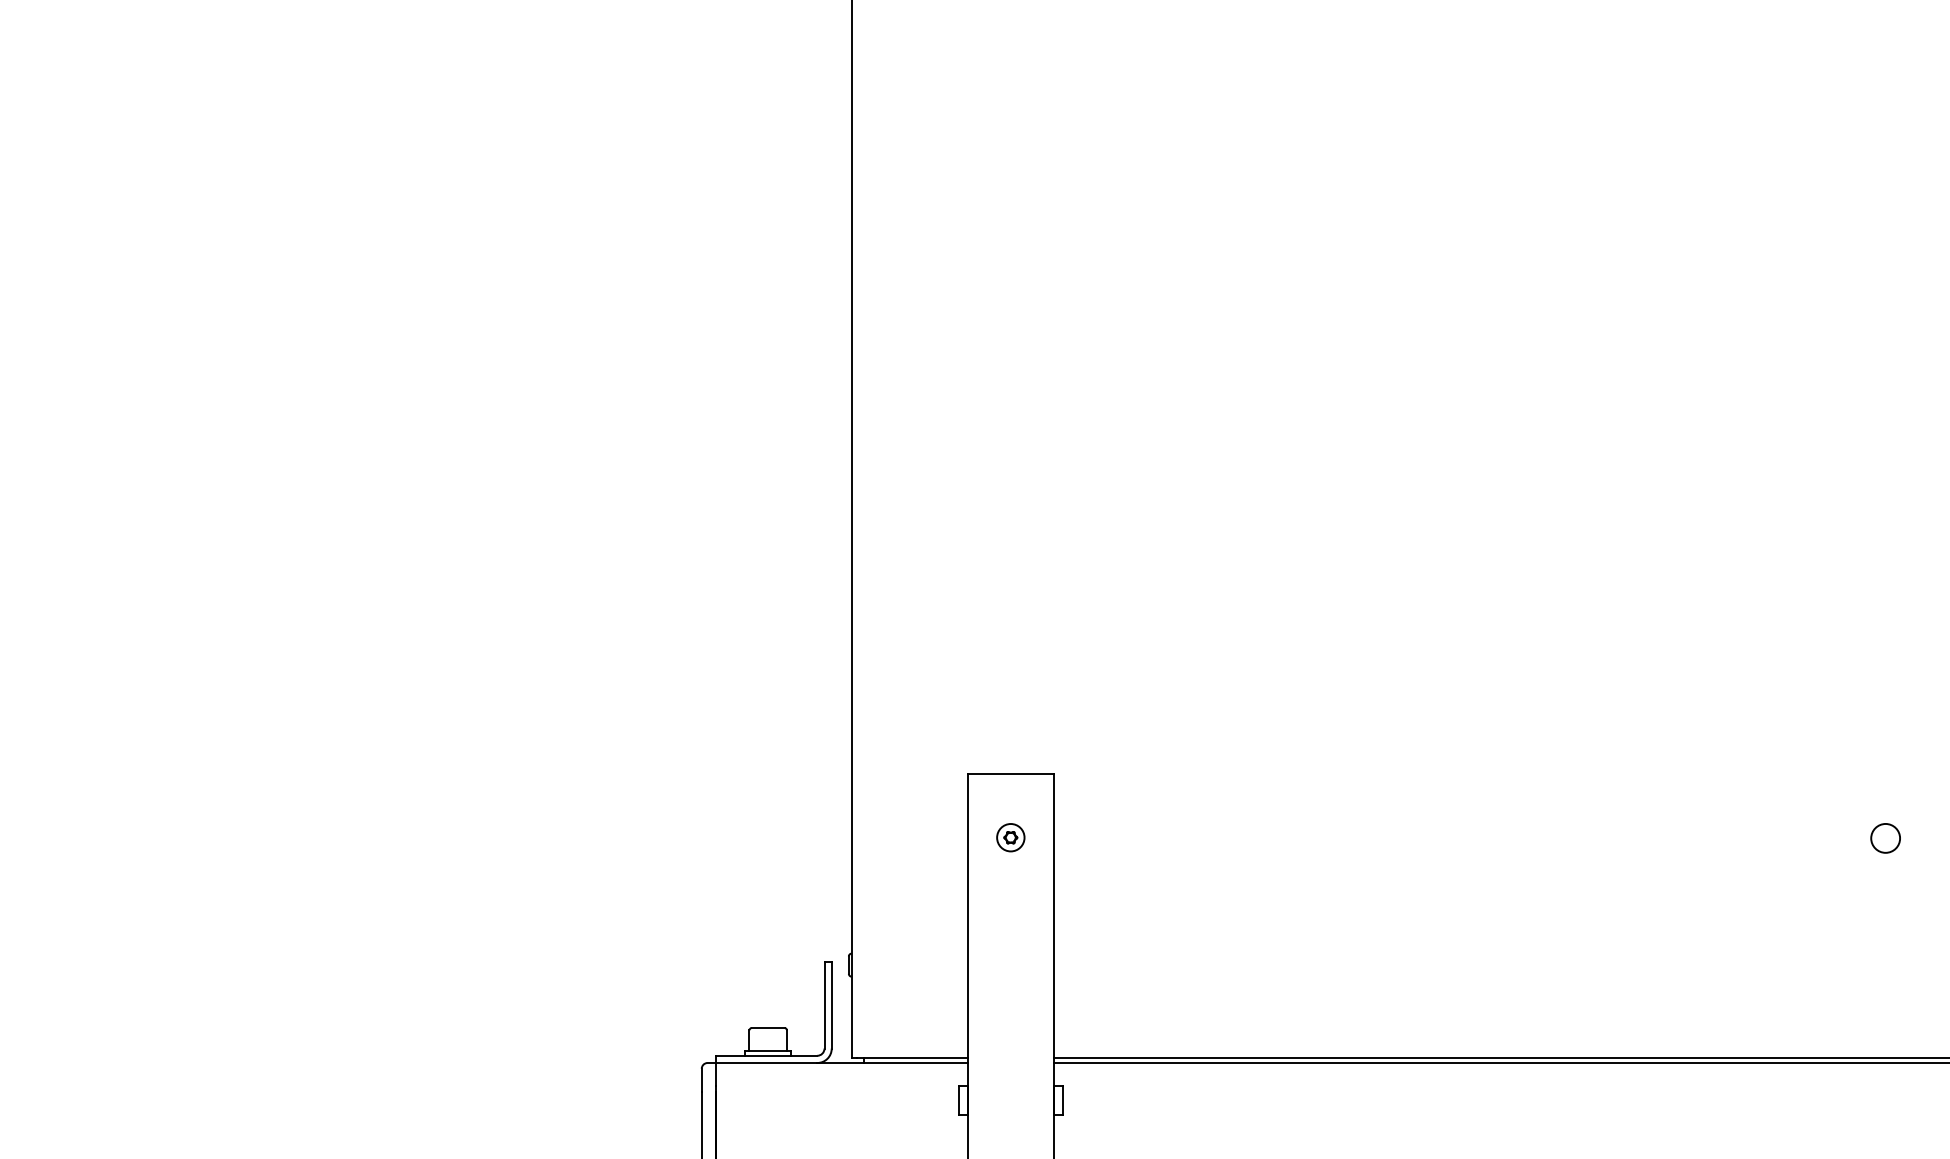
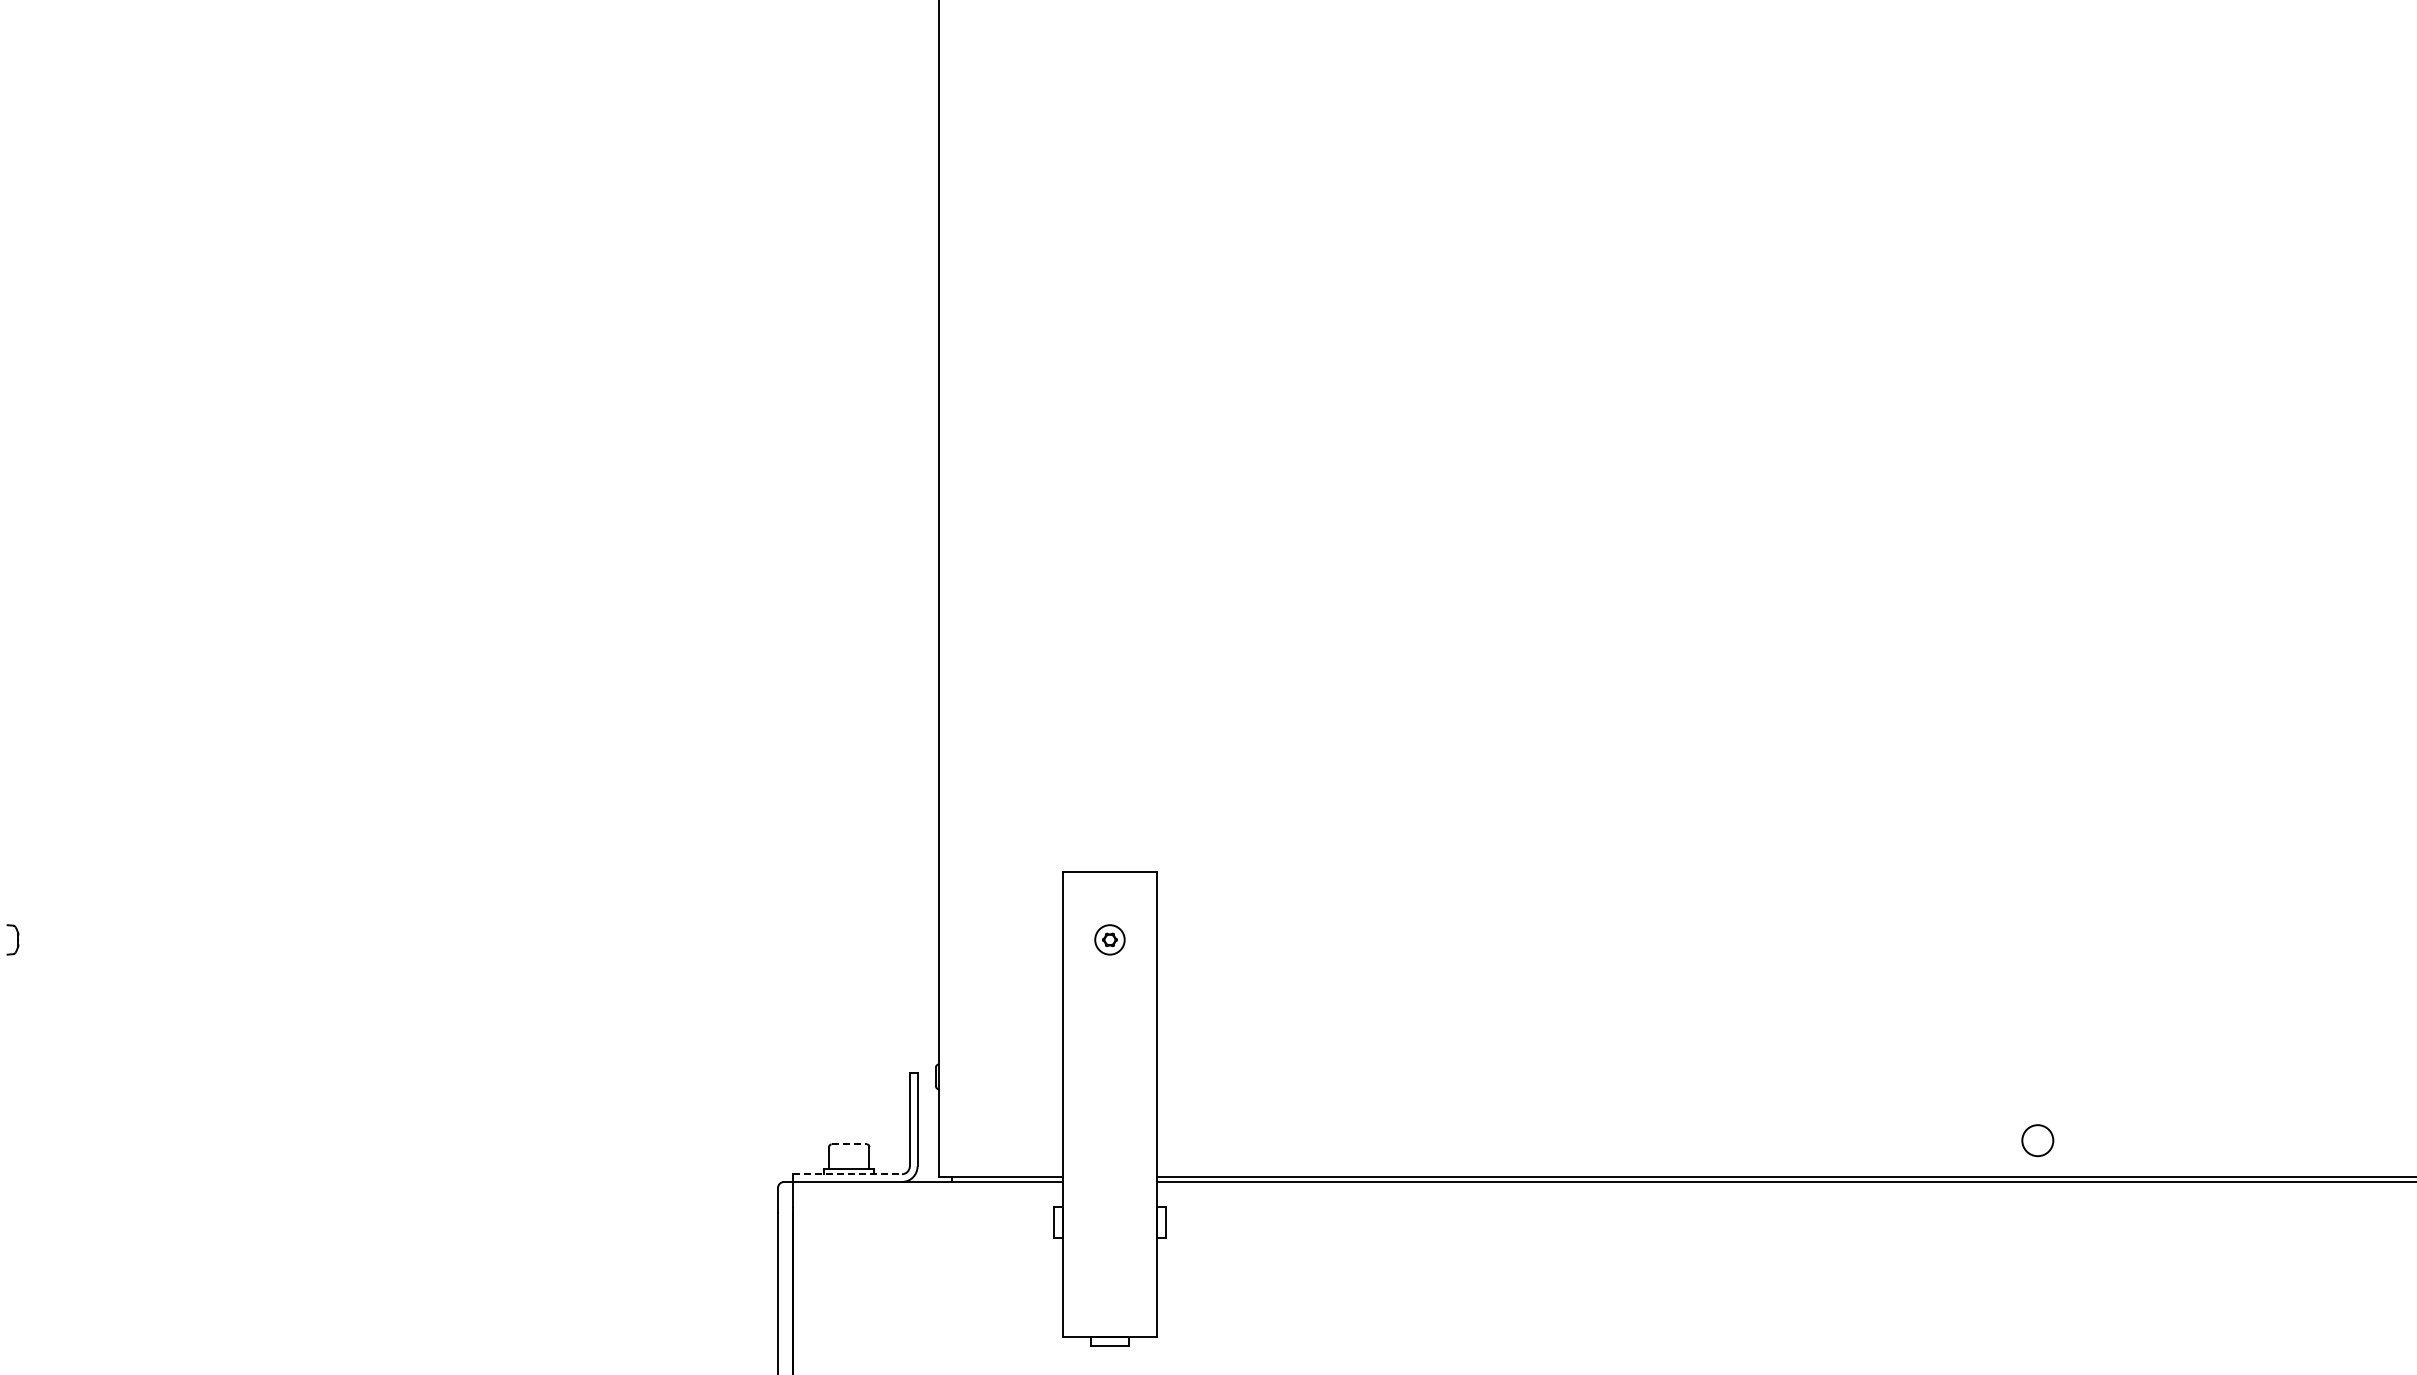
circle: (1885, 838) -> (2037, 1140), moved
line: (768, 1028) -> (849, 1144), solid -> dashed
line: (767, 1056) -> (848, 1174), solid -> dashed

